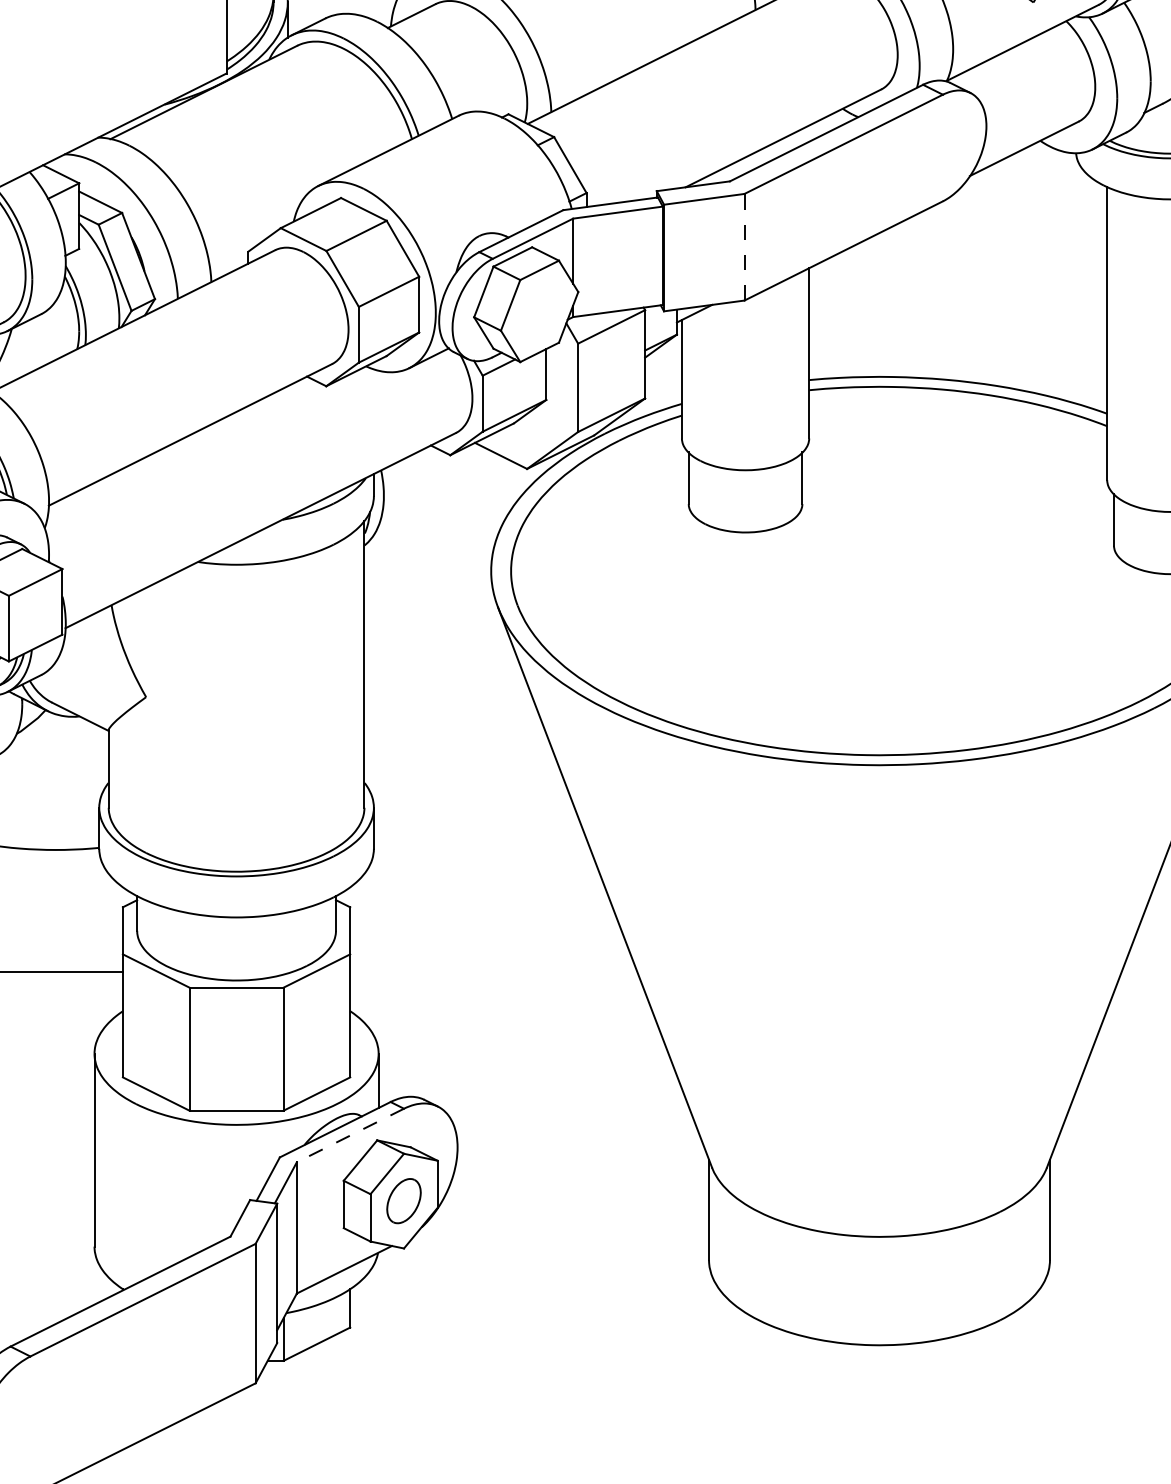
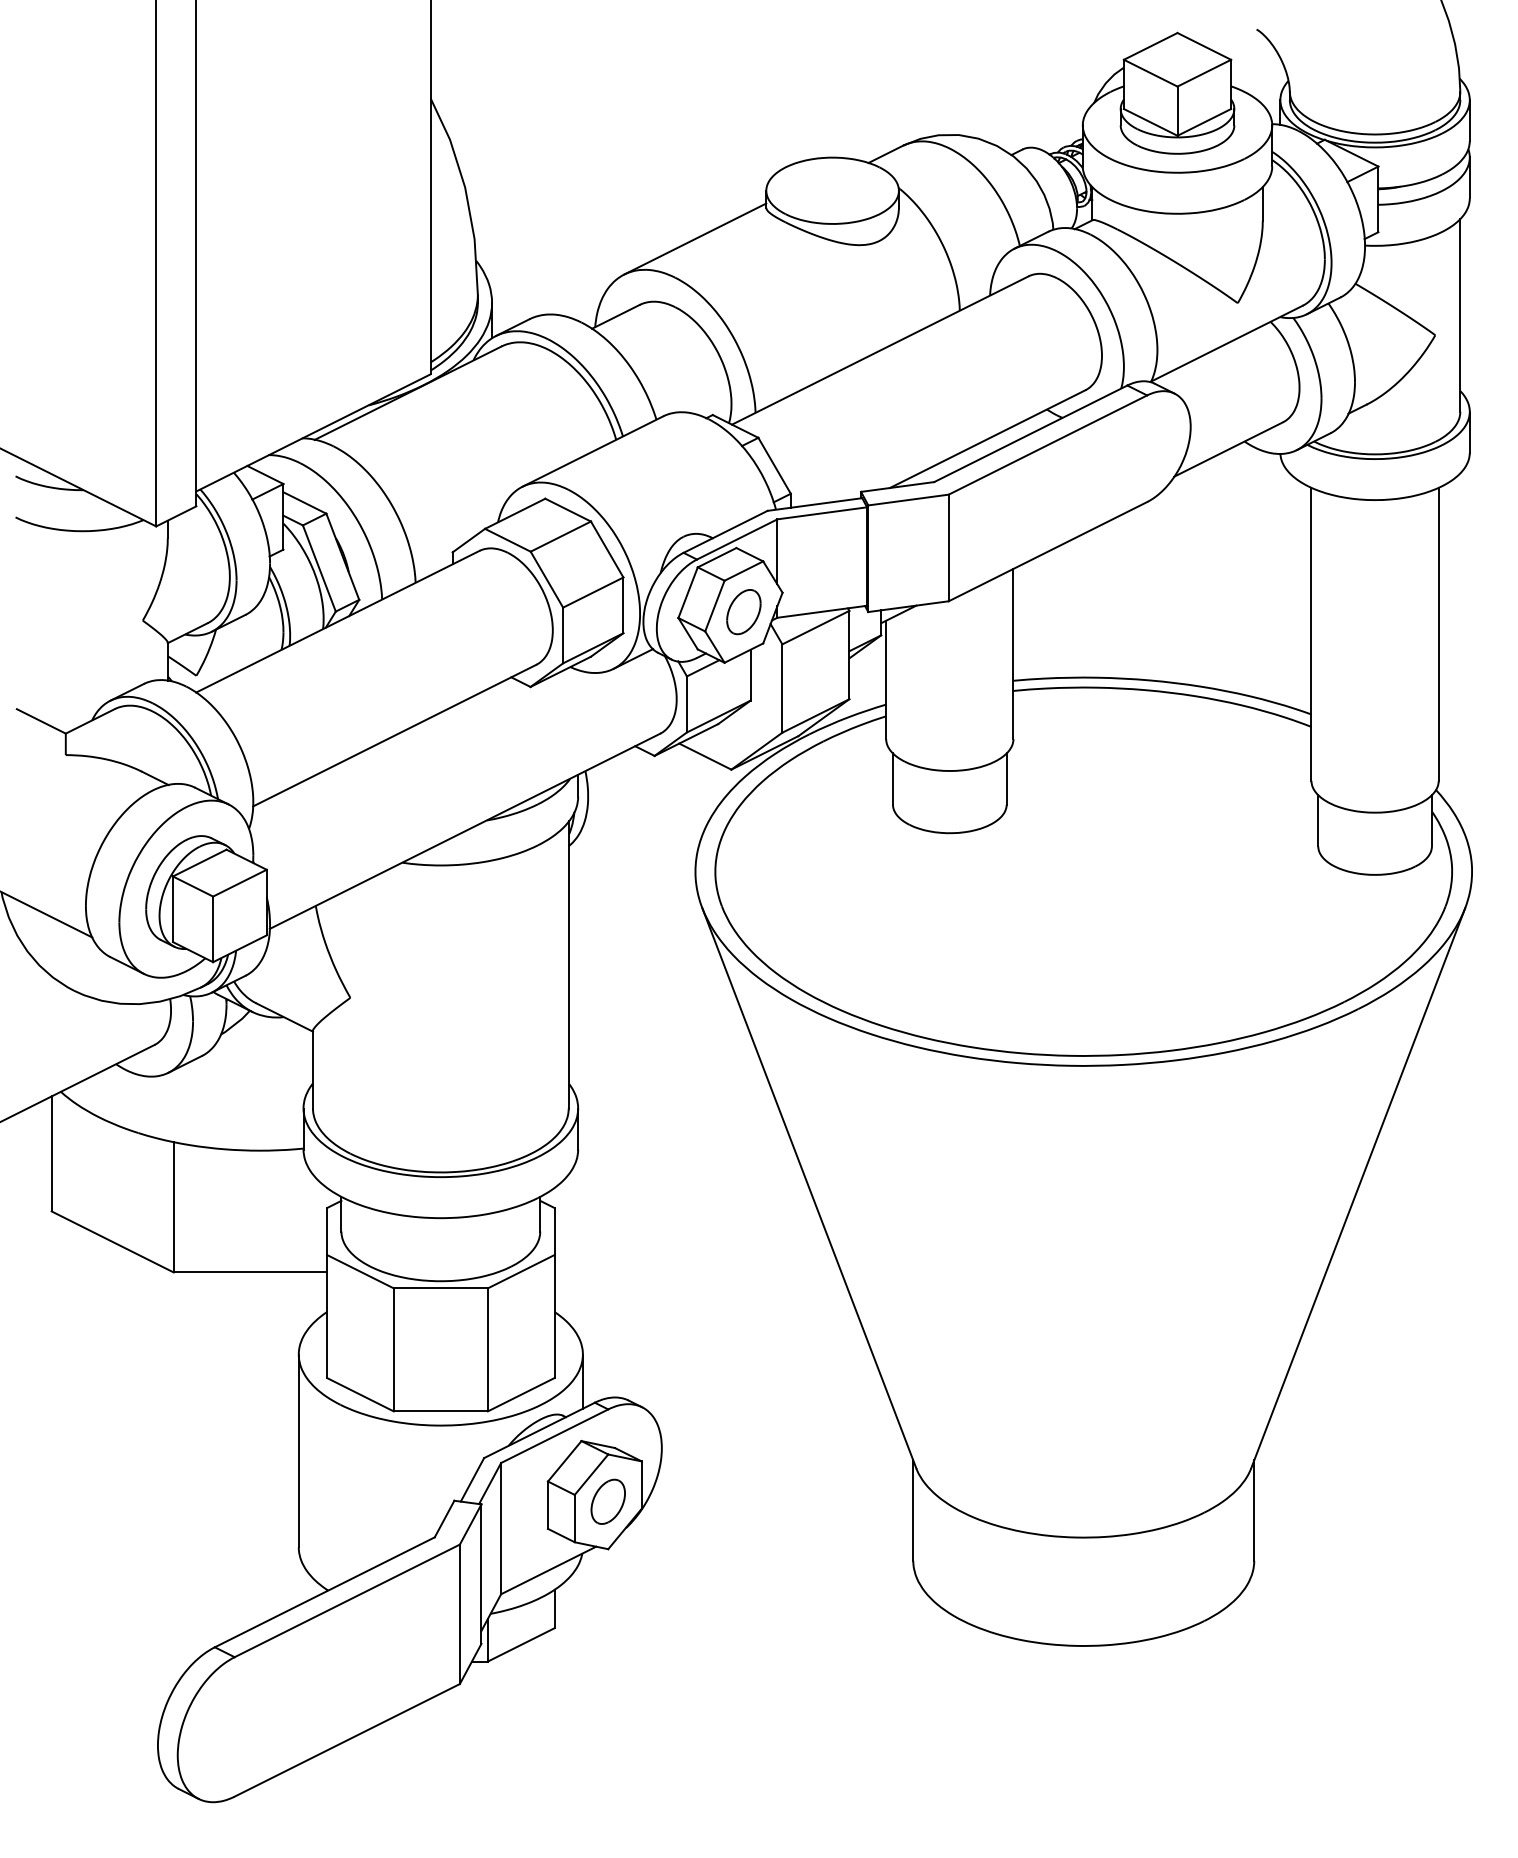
line: (744, 246) -> (948, 547), dashed -> solid
part: (539, 311) -> (743, 612), added
line: (350, 1135) -> (554, 1436), dashed -> solid

